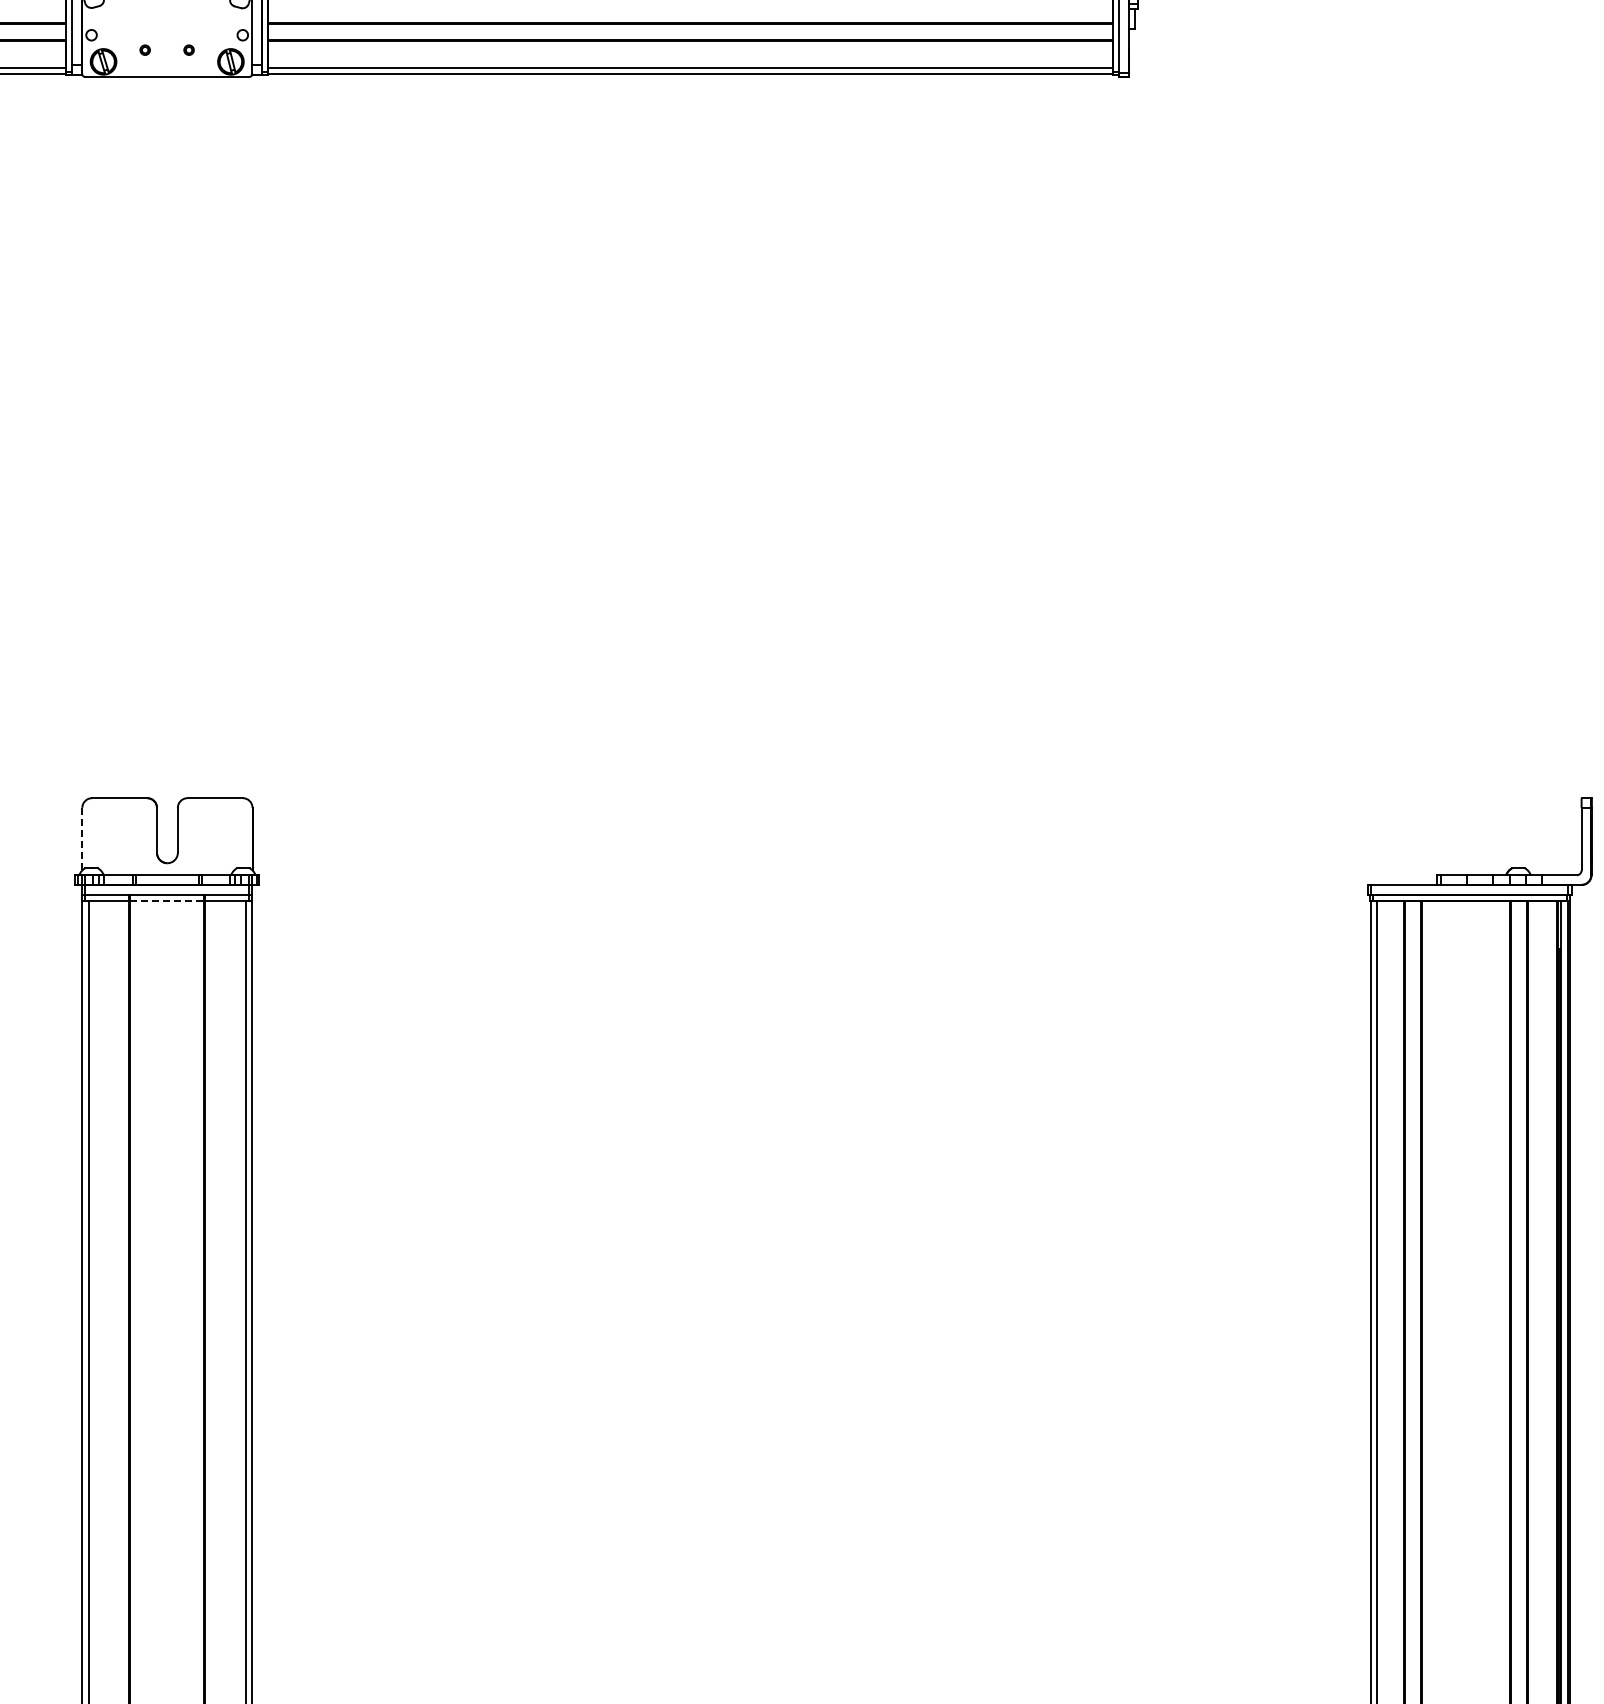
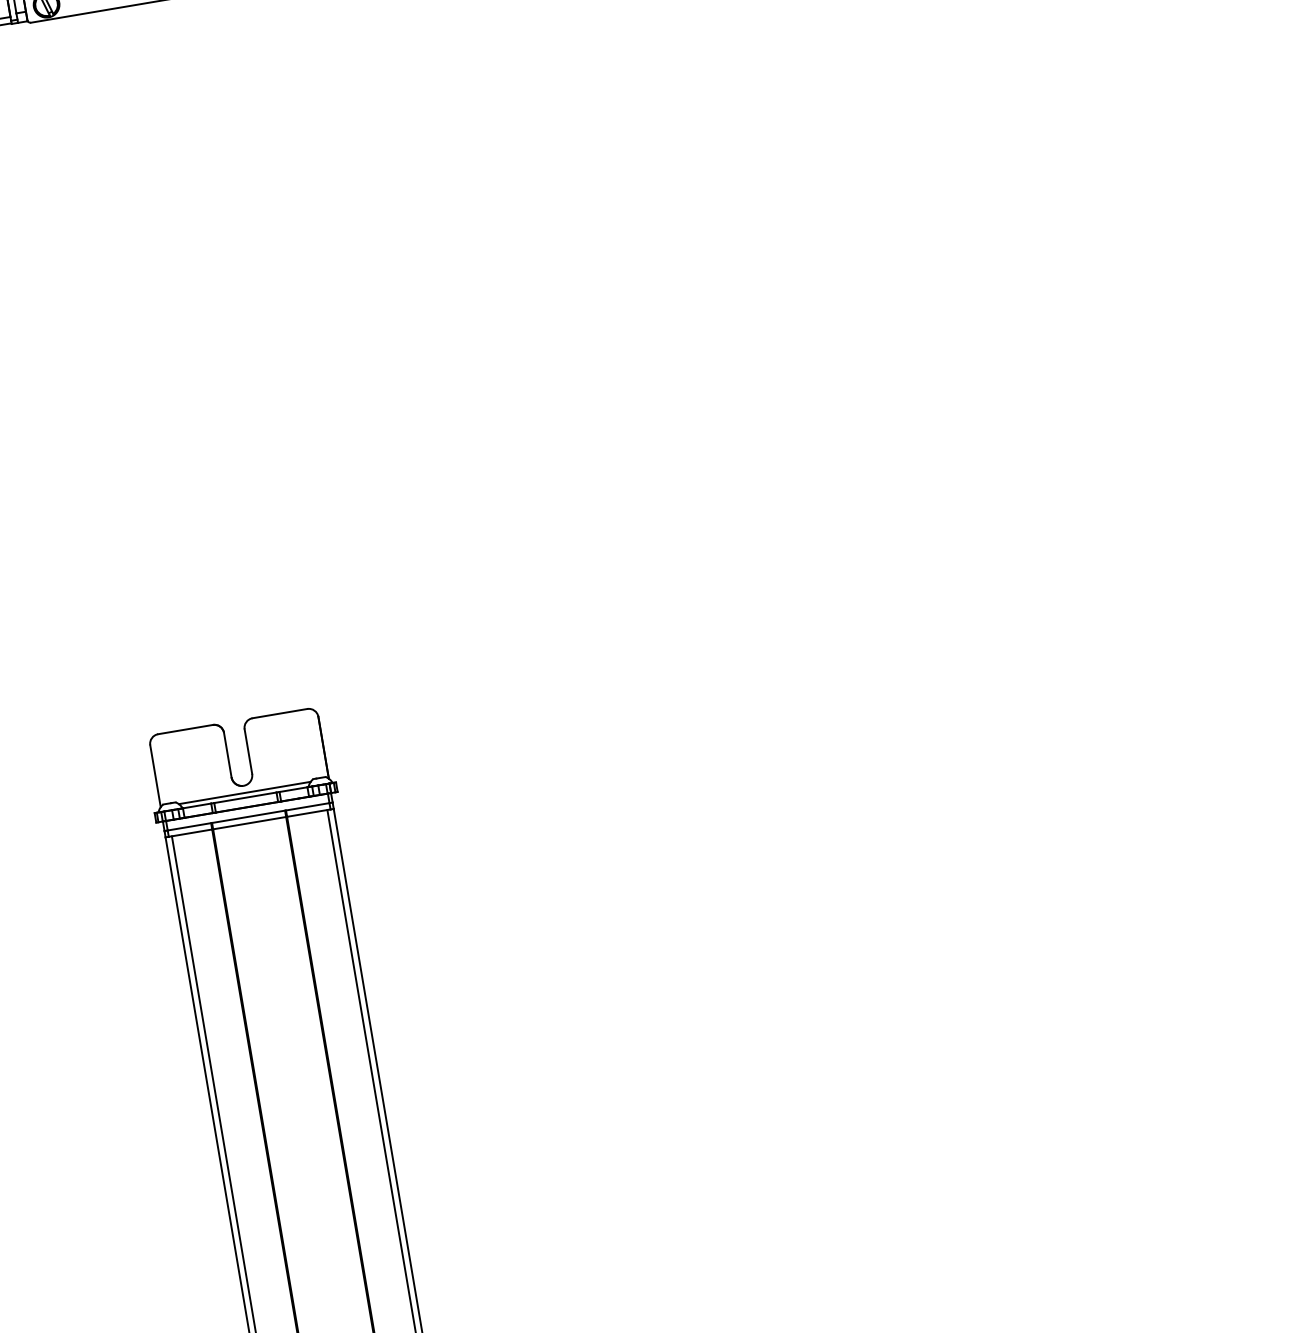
line: (82, 838) -> (155, 775), dashed -> solid
line: (167, 870) -> (244, 793), added
line: (167, 900) -> (249, 822), dashed -> solid

